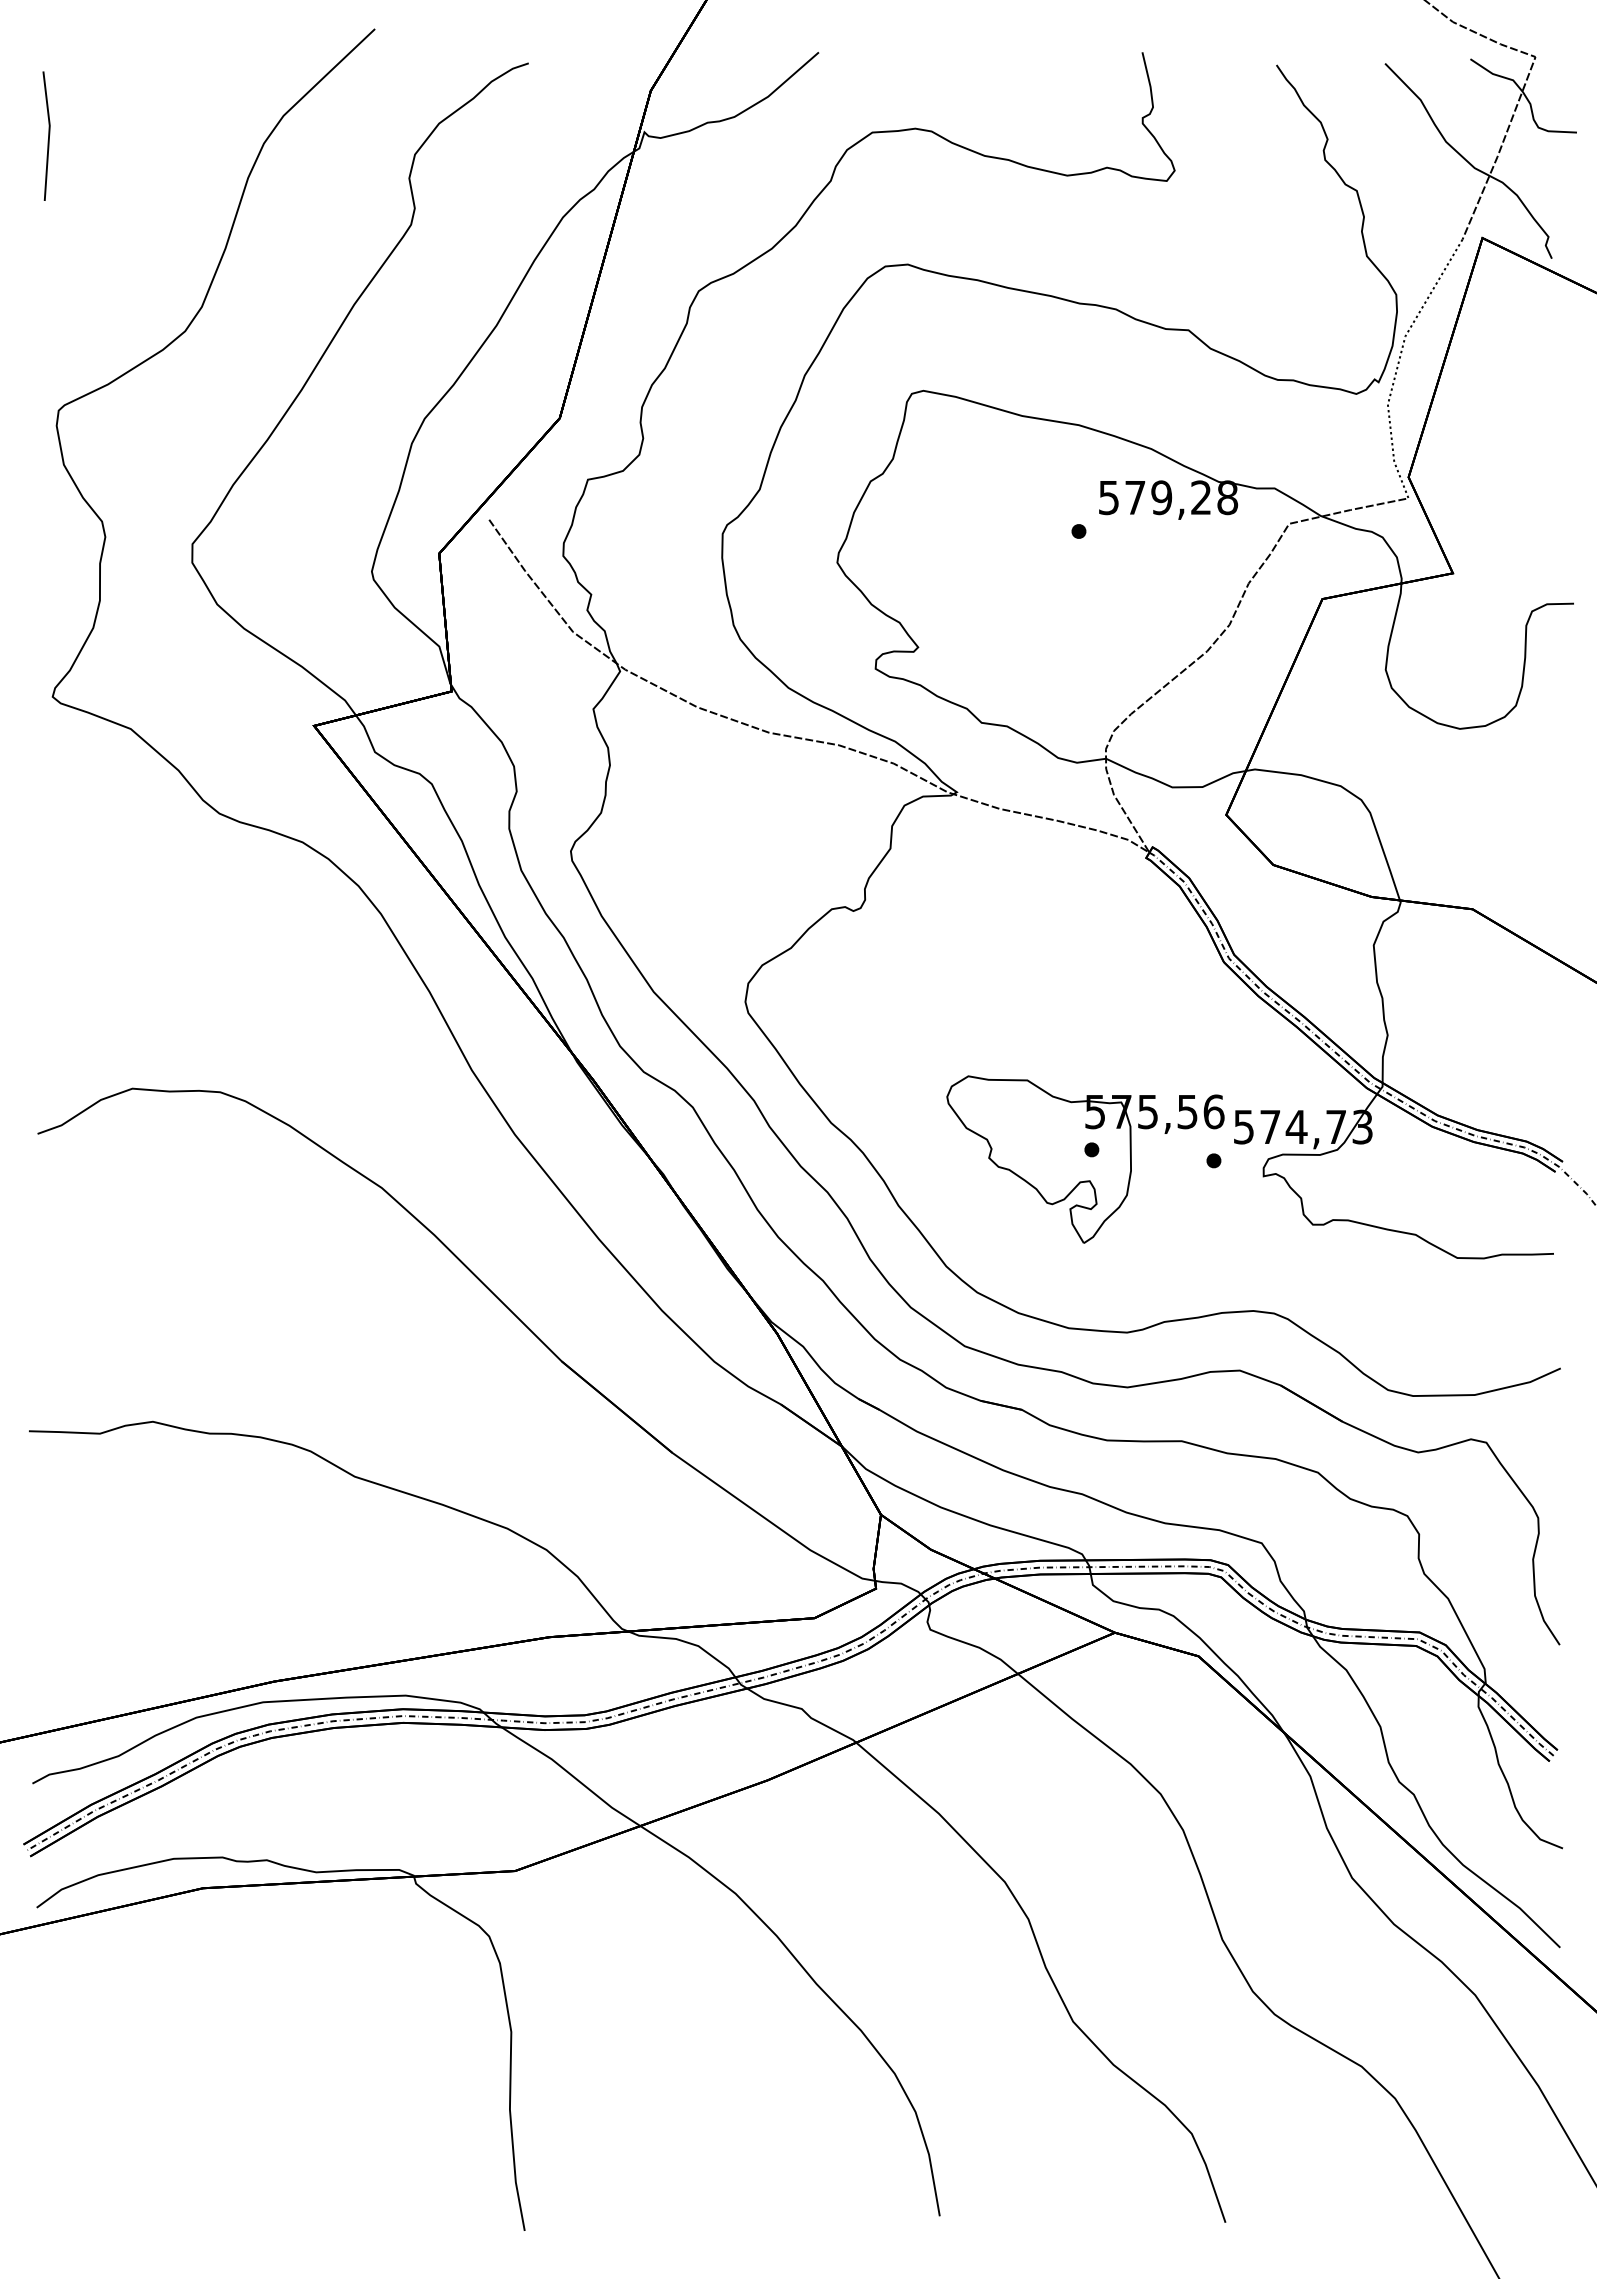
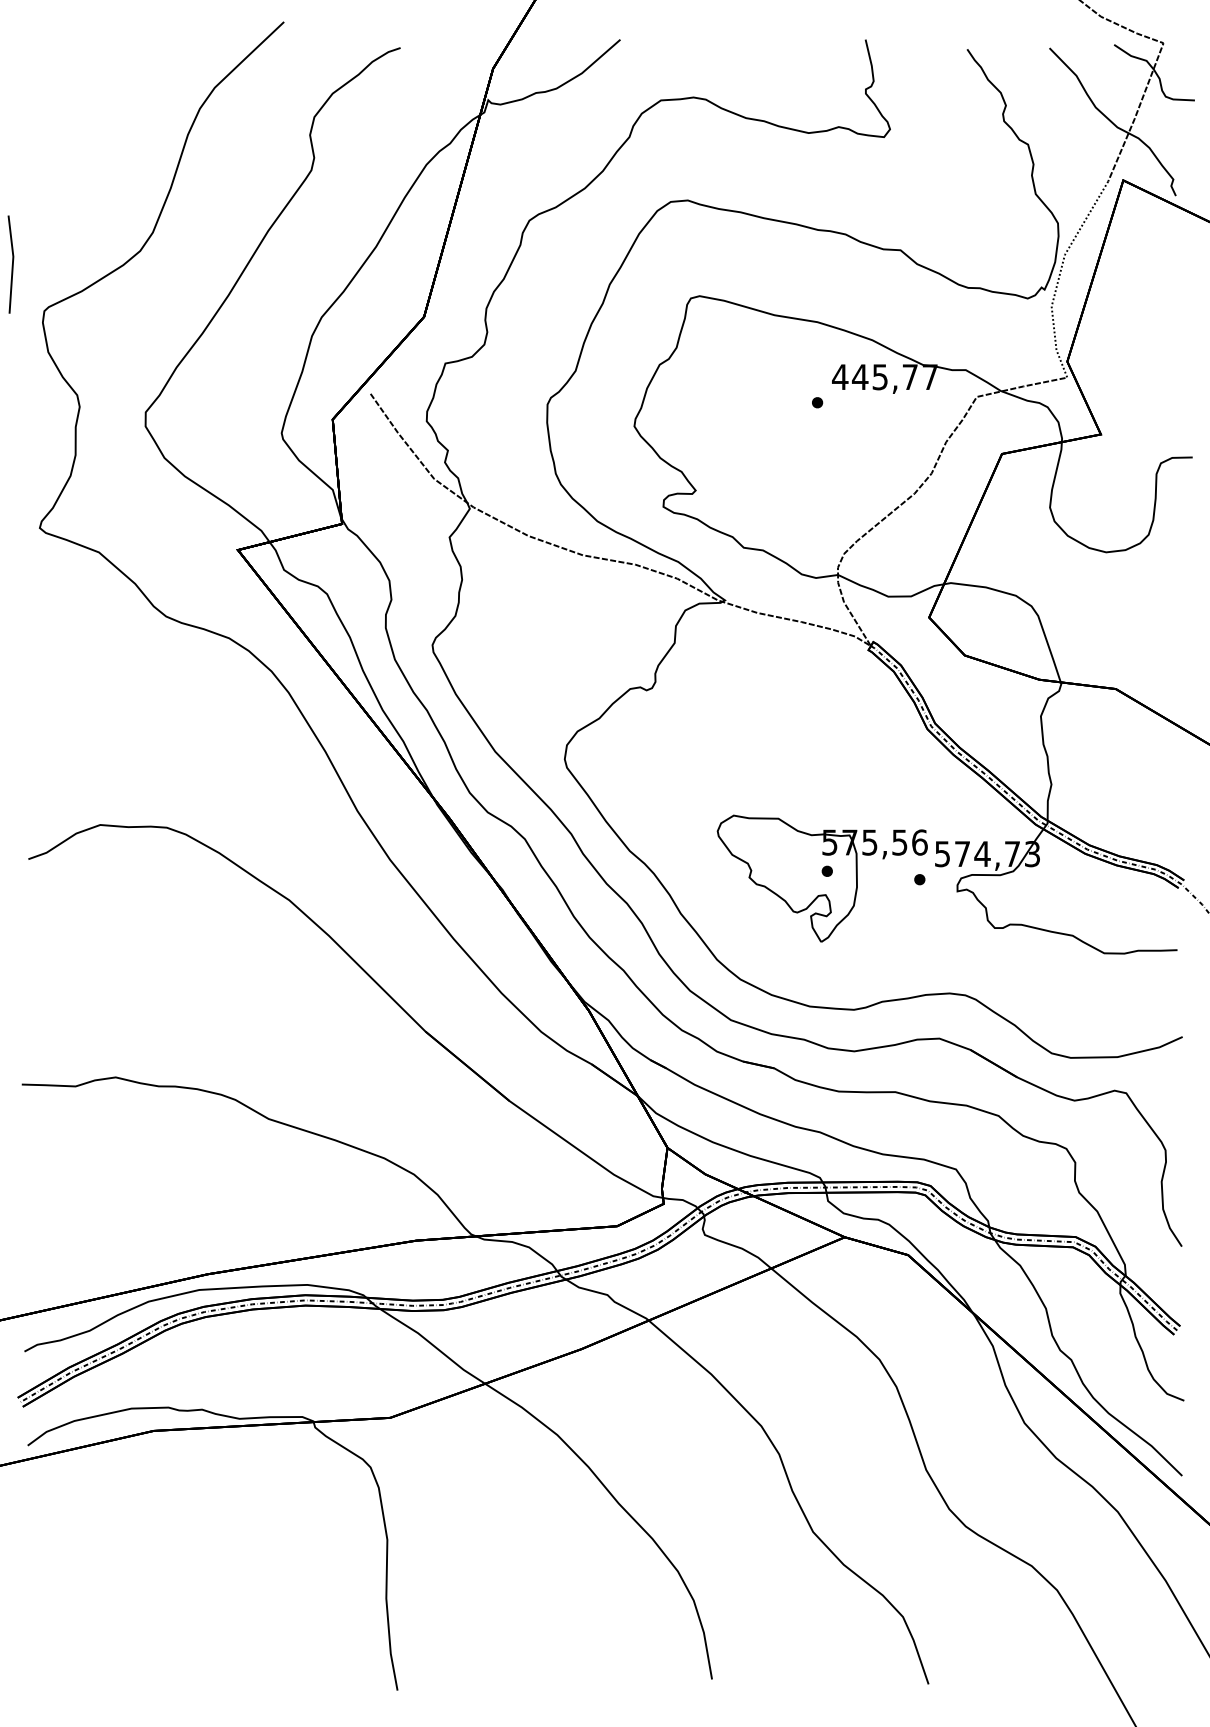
line: (48, 135) -> (12, 264), moved
text: (1168, 497) -> (885, 376), 579,28 -> 445,77

